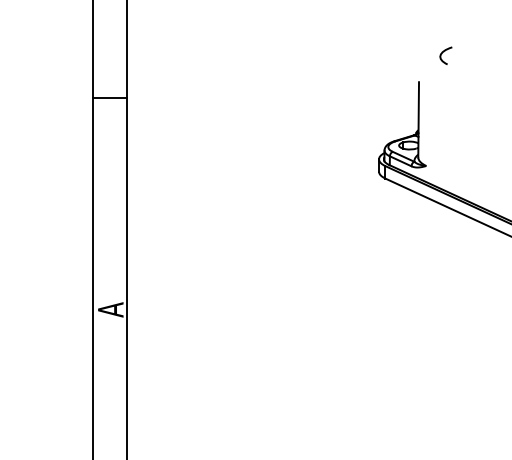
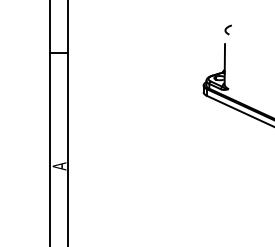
curve: (444, 53) -> (227, 28), moved

